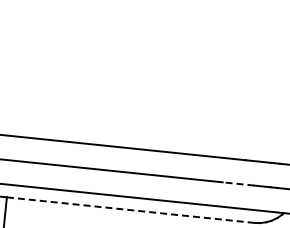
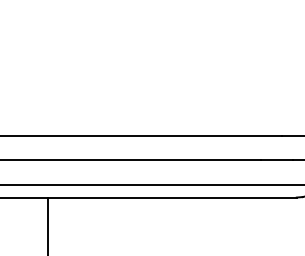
line: (238, 184) -> (276, 160), dashed -> solid
line: (130, 210) -> (172, 197), dashed -> solid

